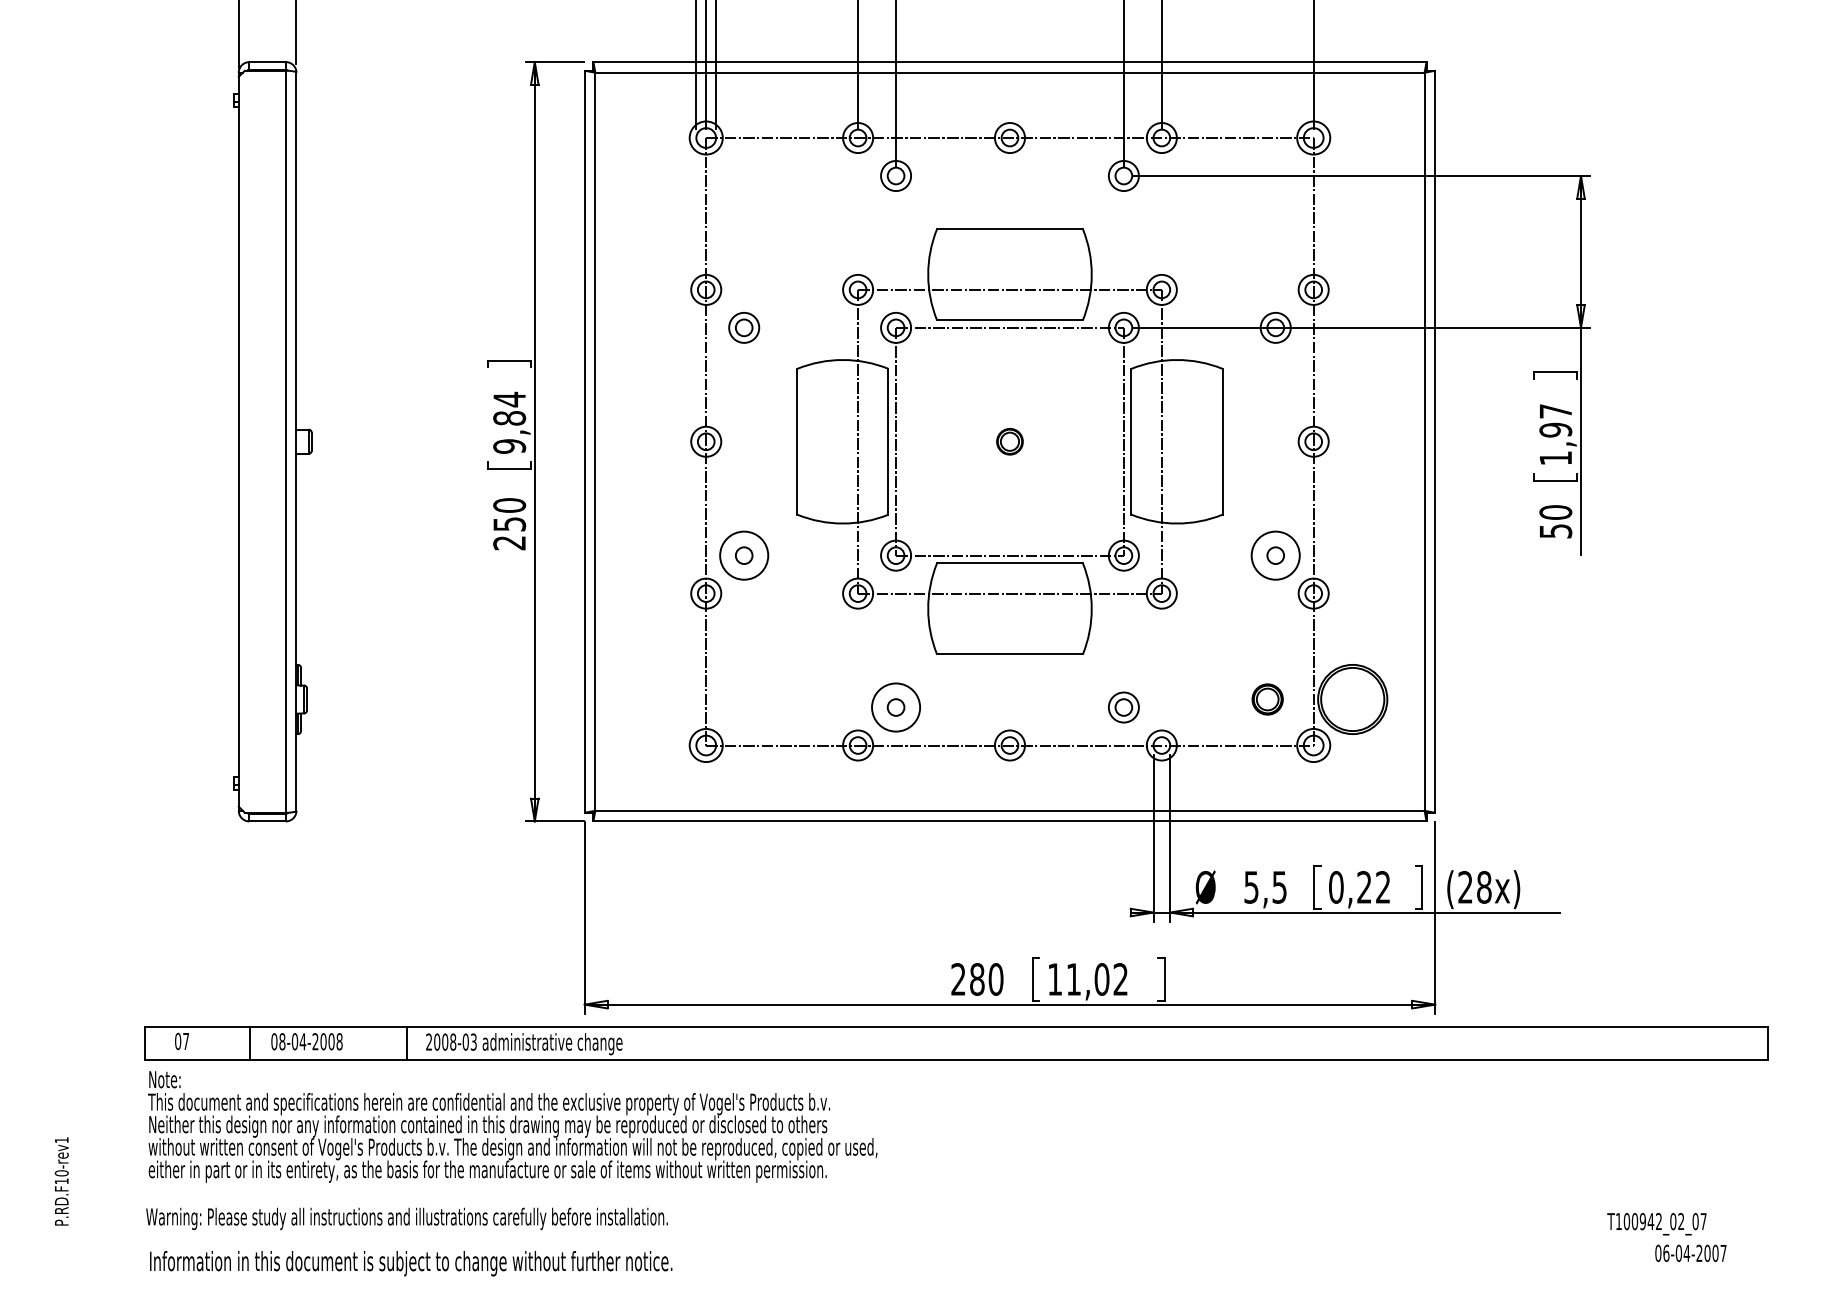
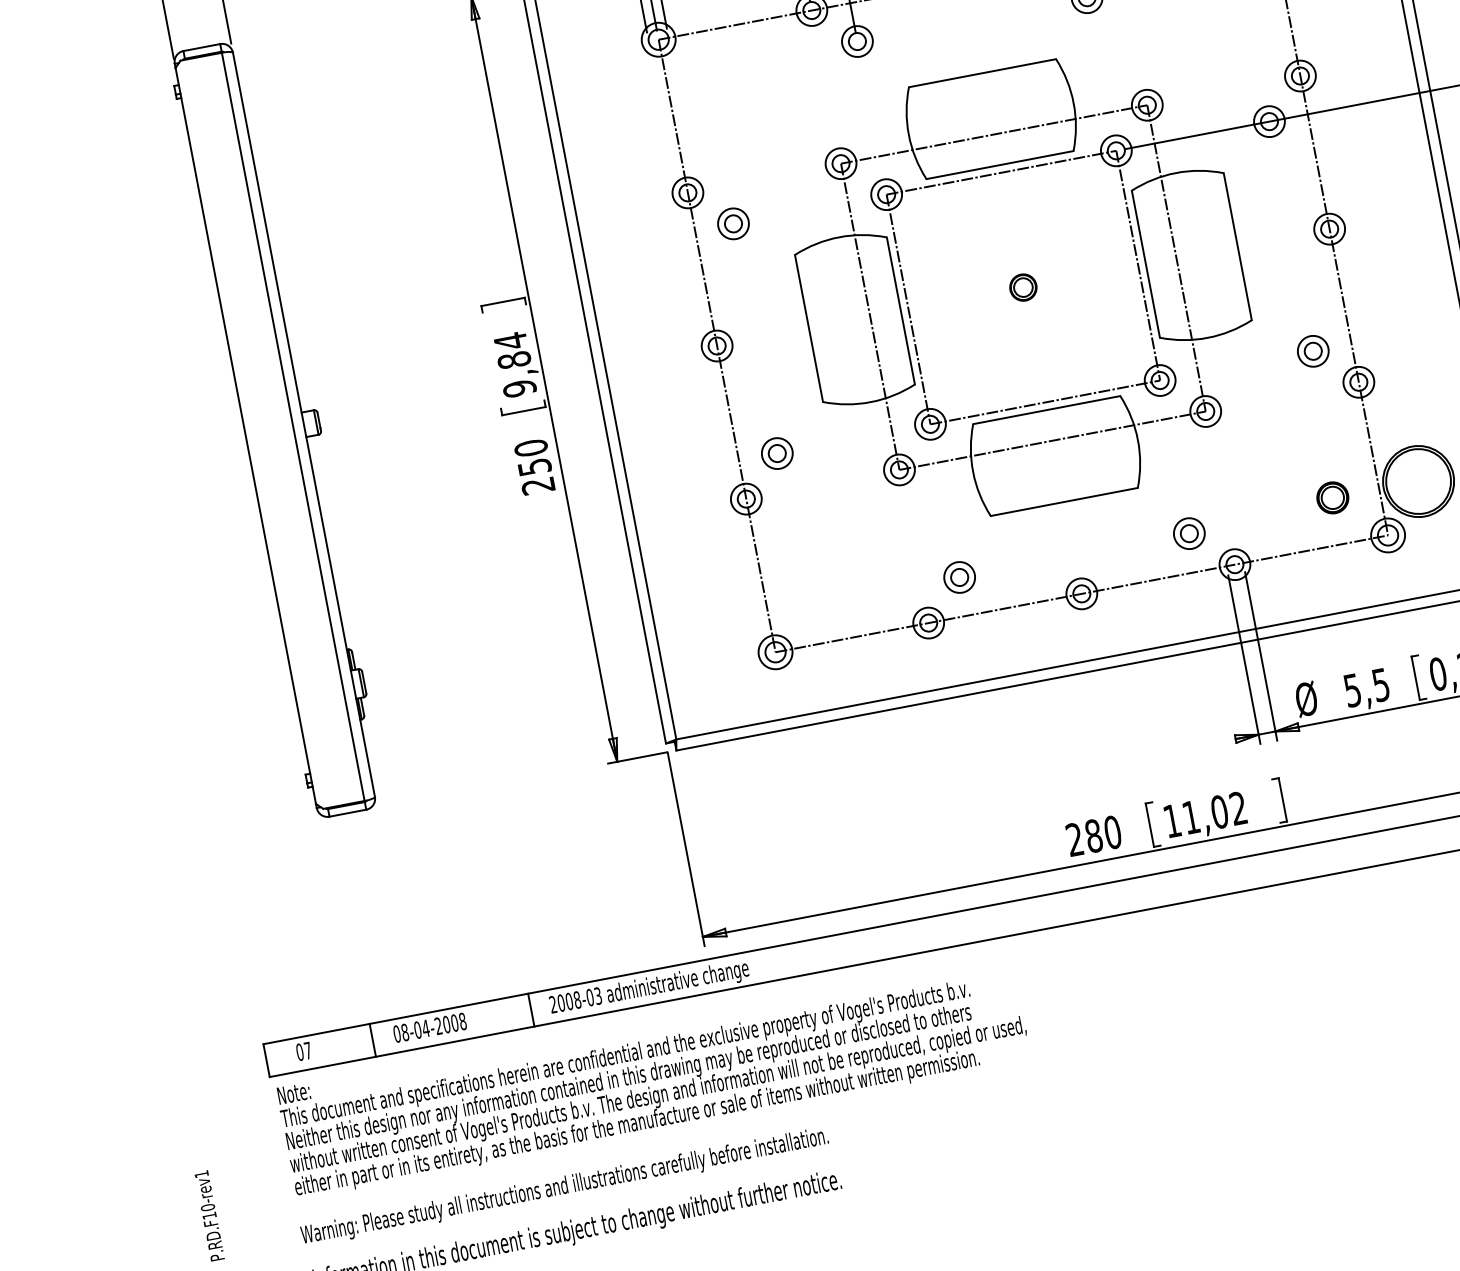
circle: (744, 555) -> (777, 453), size x0.62
circle: (1275, 555) -> (1313, 351), size x0.62
circle: (896, 707) -> (960, 577), size x0.62

